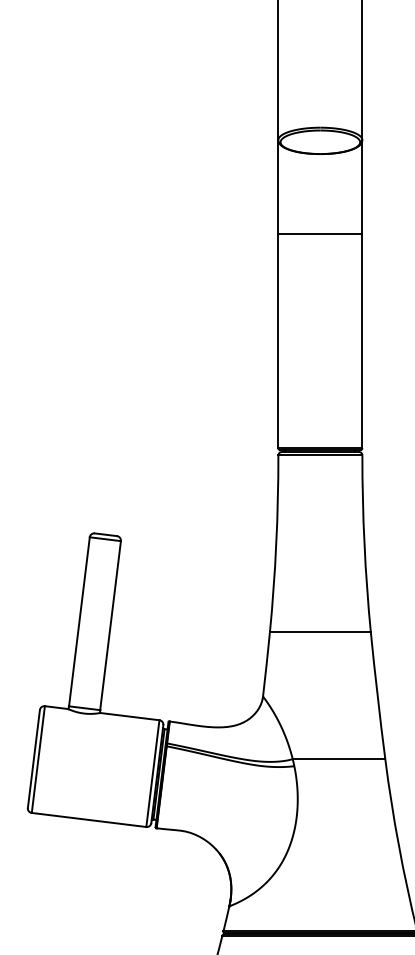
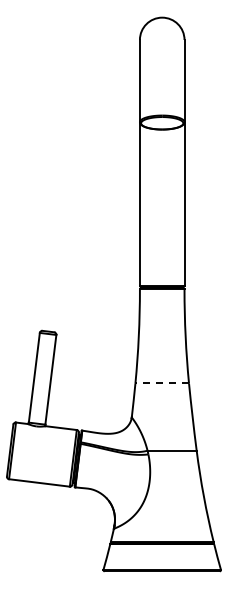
line: (319, 233) -> (161, 171), removed
line: (320, 632) -> (162, 383), solid -> dashed

